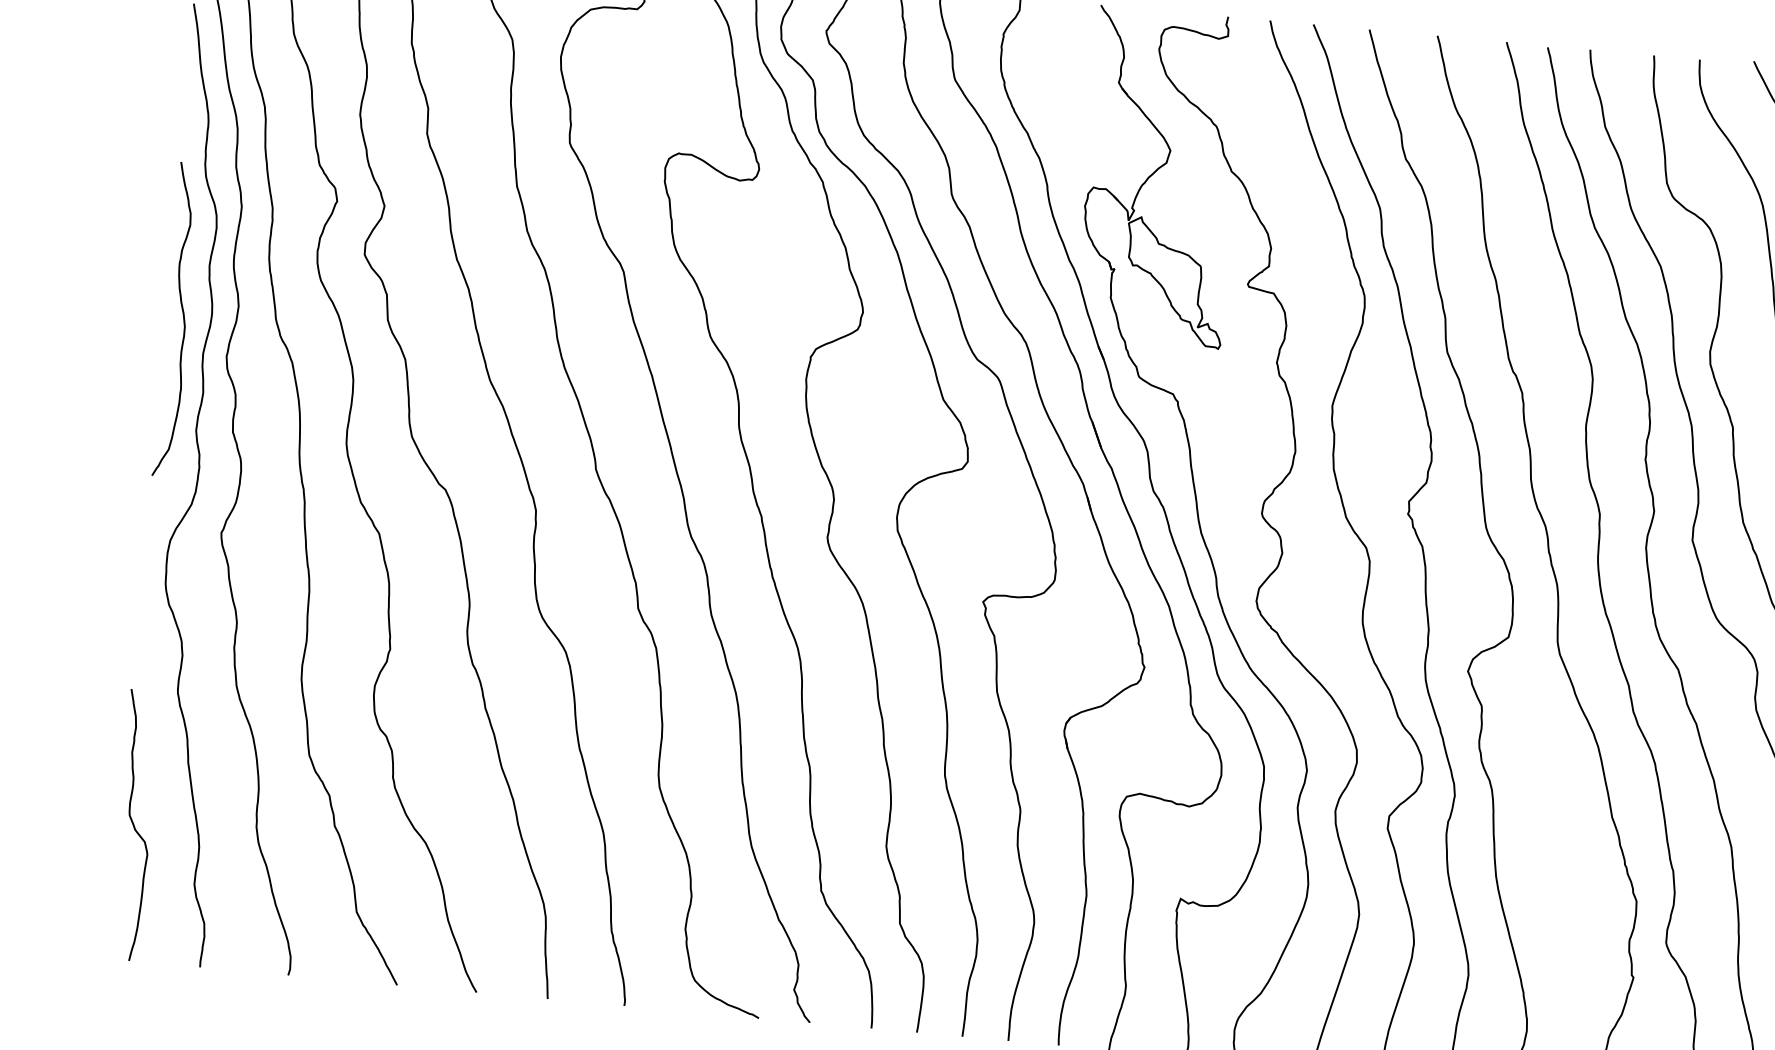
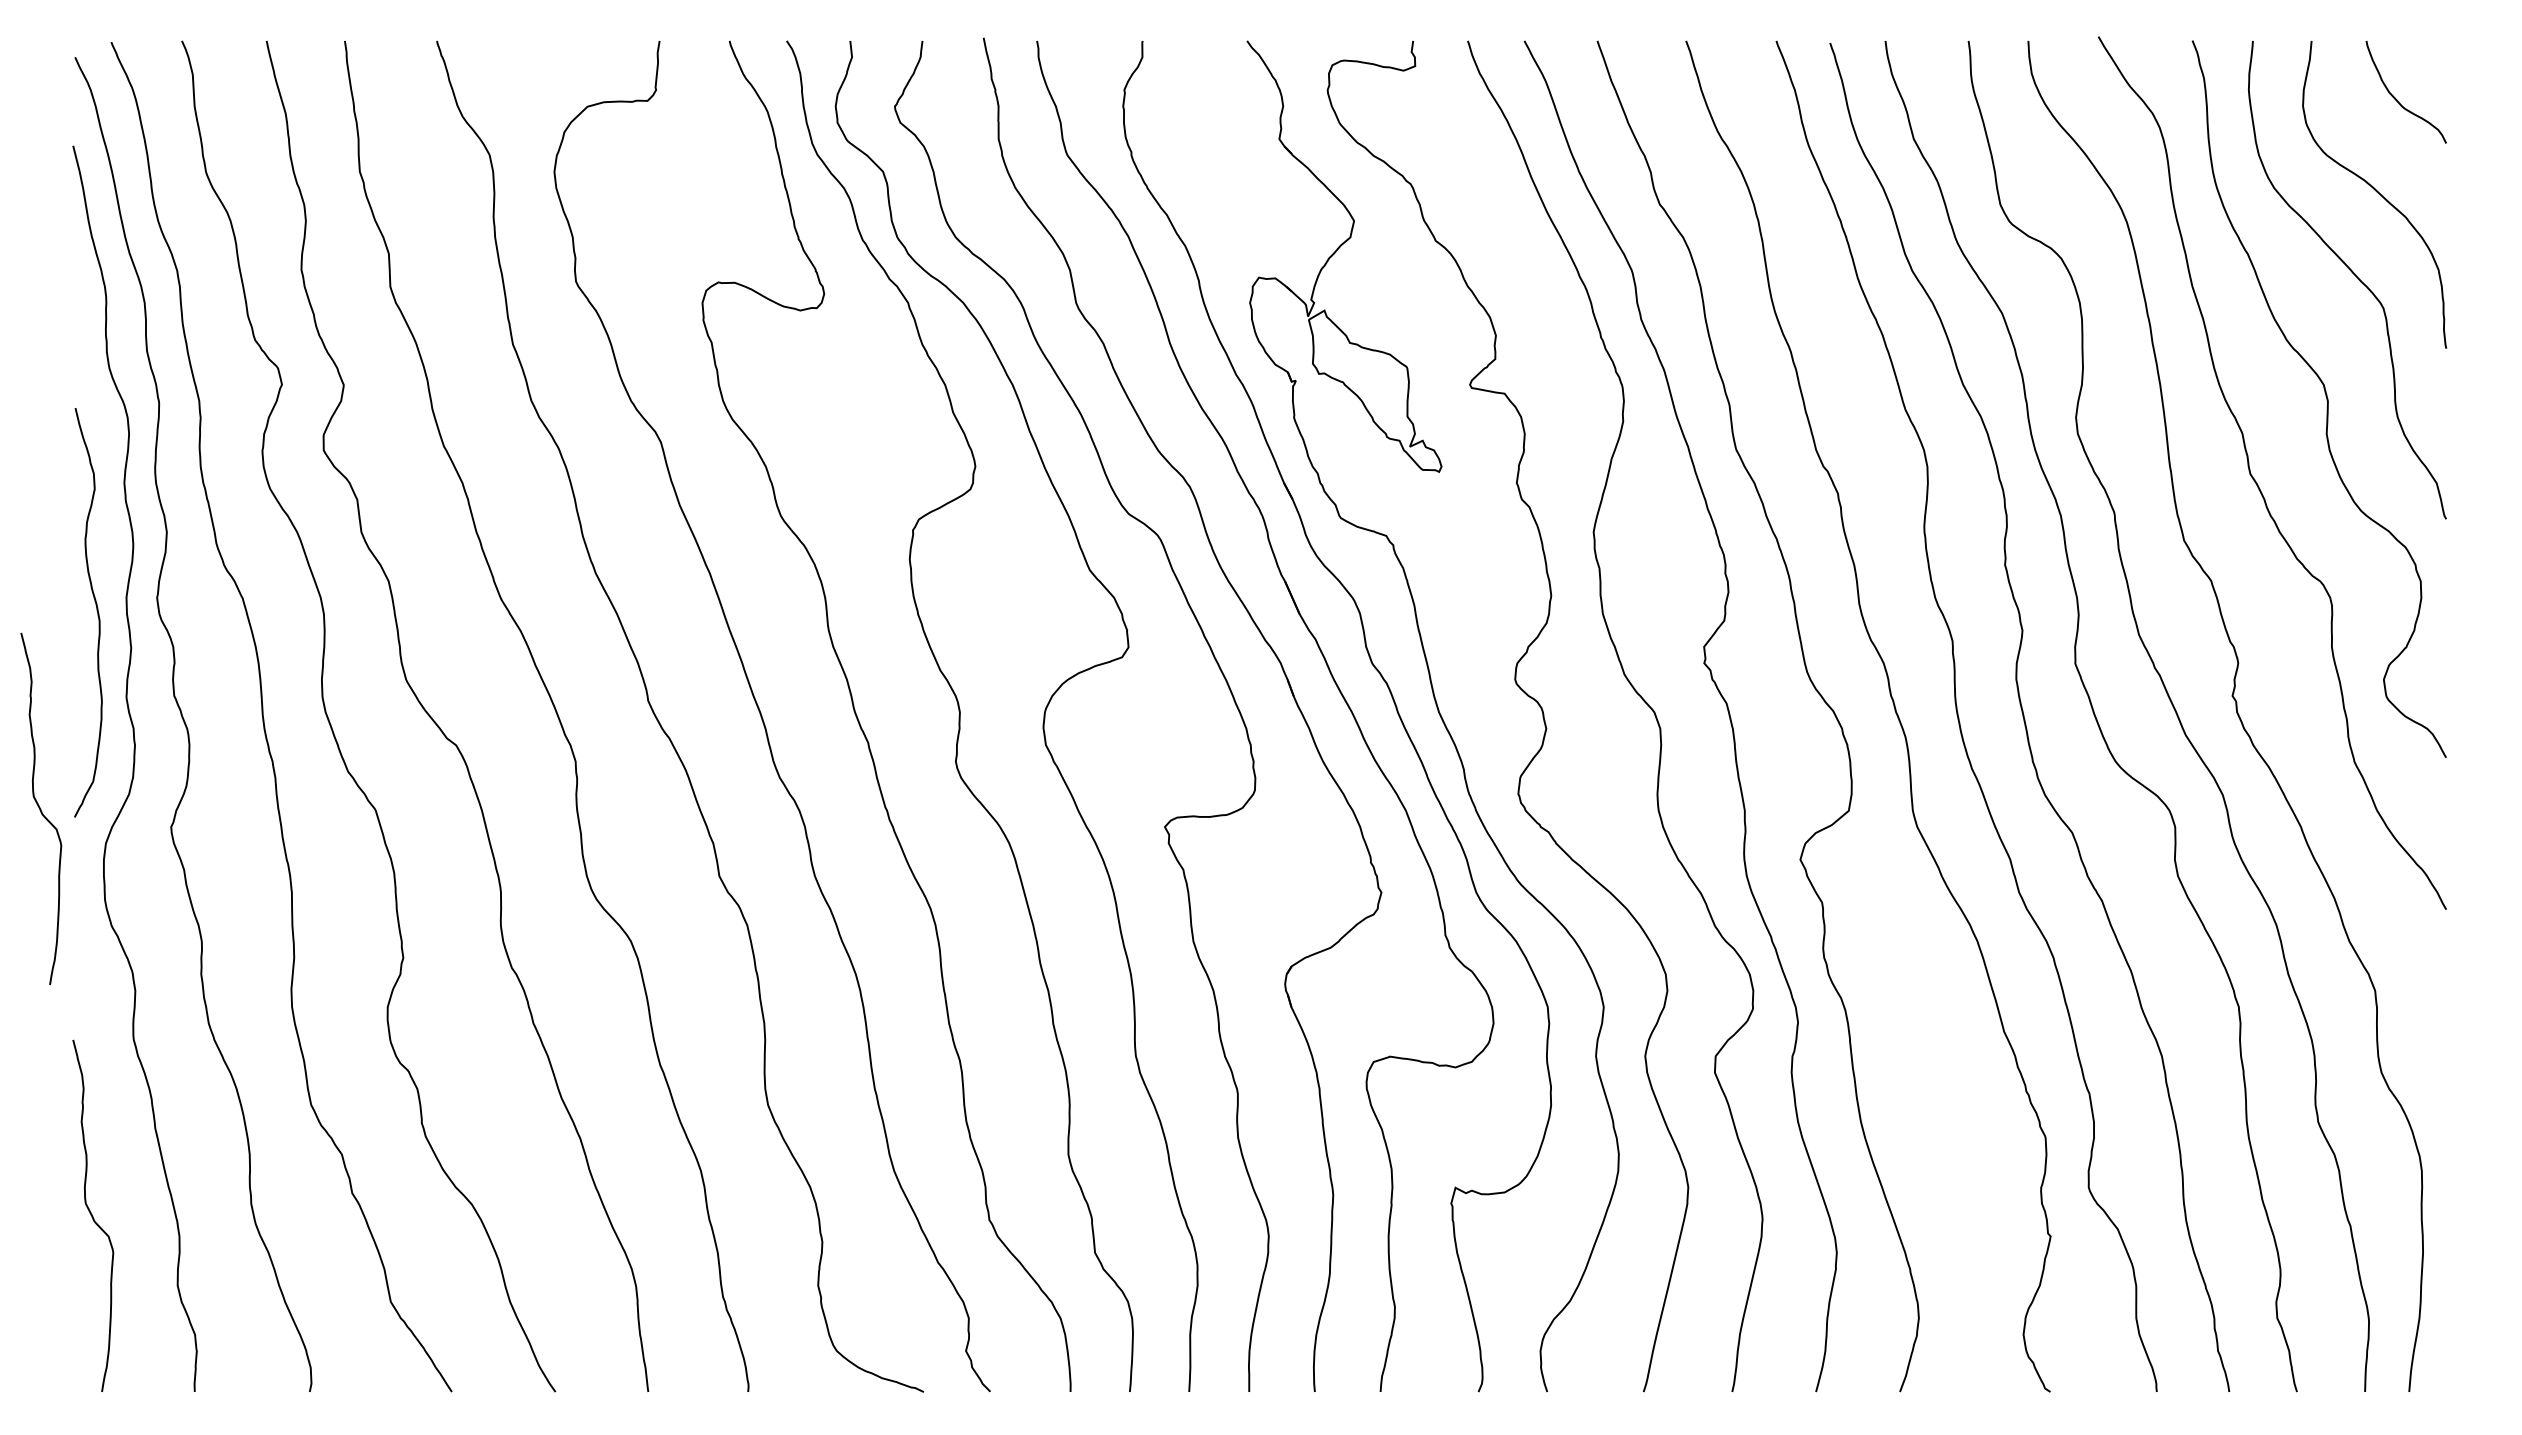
curve: (183, 318) -> (96, 610), moved
curve: (122, 509) -> (40, 808), added

